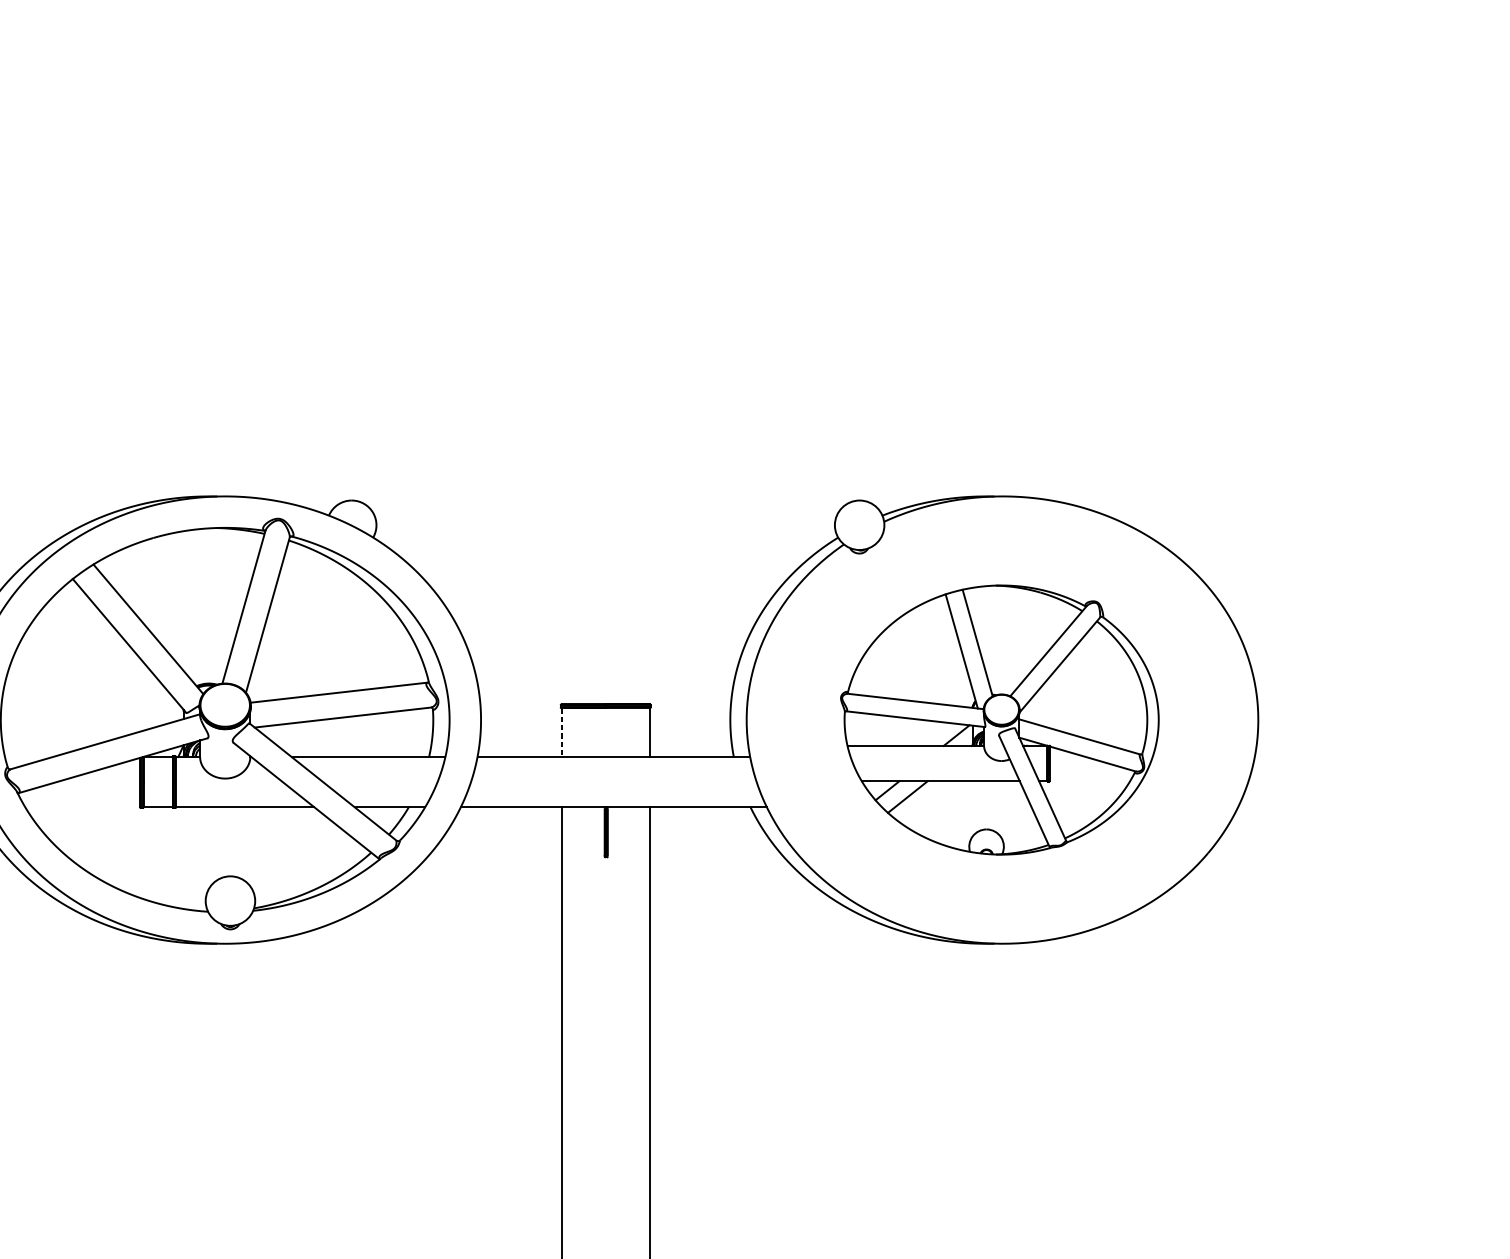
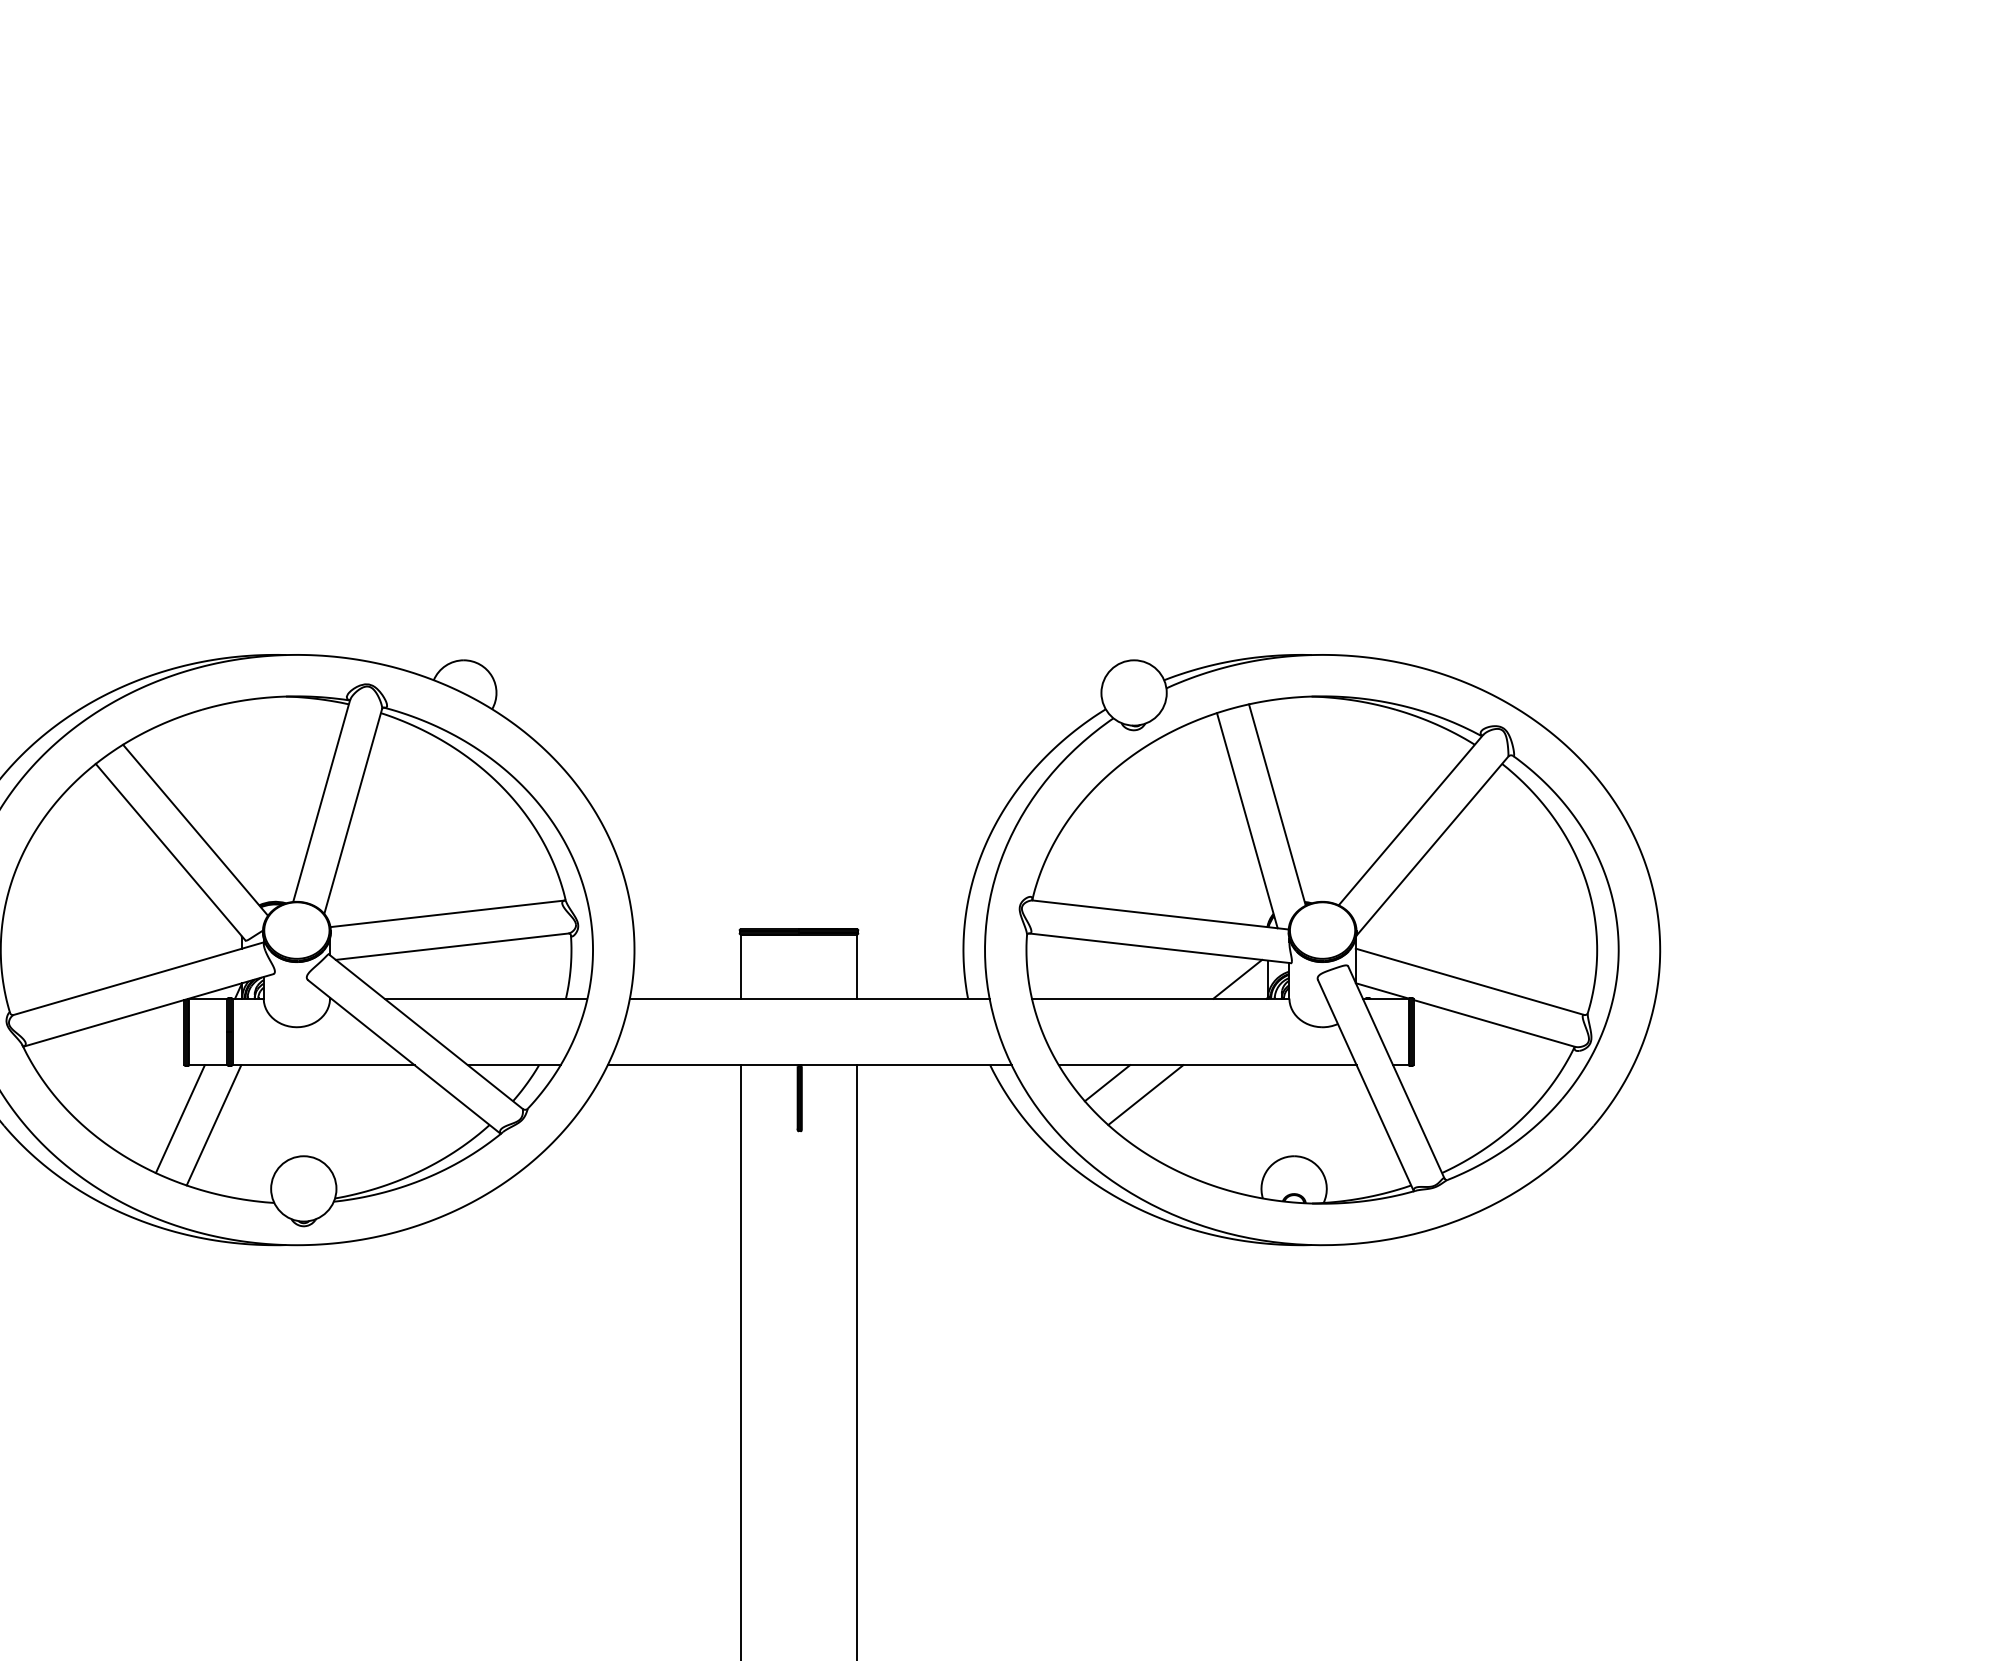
part: (999, 719) -> (1318, 949), size x1.43
line: (561, 733) -> (740, 967), dashed -> solid
line: (136, 848) -> (179, 1119), added
line: (162, 853) -> (213, 1125), added

